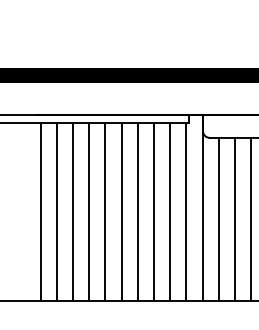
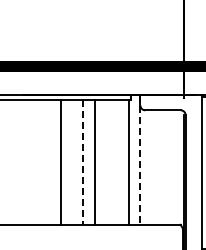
line: (202, 209) -> (140, 160), solid -> dashed
line: (40, 210) -> (26, 161), removed
line: (56, 210) -> (37, 161), removed
line: (73, 210) -> (49, 161), removed
line: (104, 210) -> (71, 161), removed
line: (154, 210) -> (106, 161), removed
line: (170, 210) -> (117, 161), removed
line: (121, 212) -> (83, 162), solid -> dashed
line: (218, 219) -> (151, 167), removed
line: (234, 219) -> (162, 167), removed
line: (251, 219) -> (174, 167), removed

